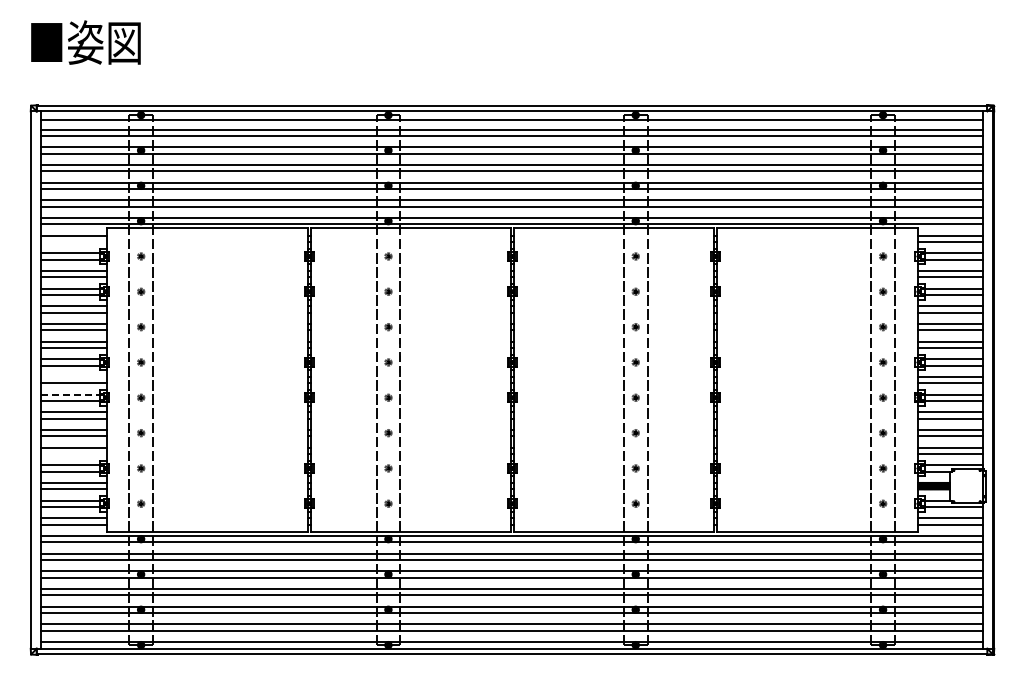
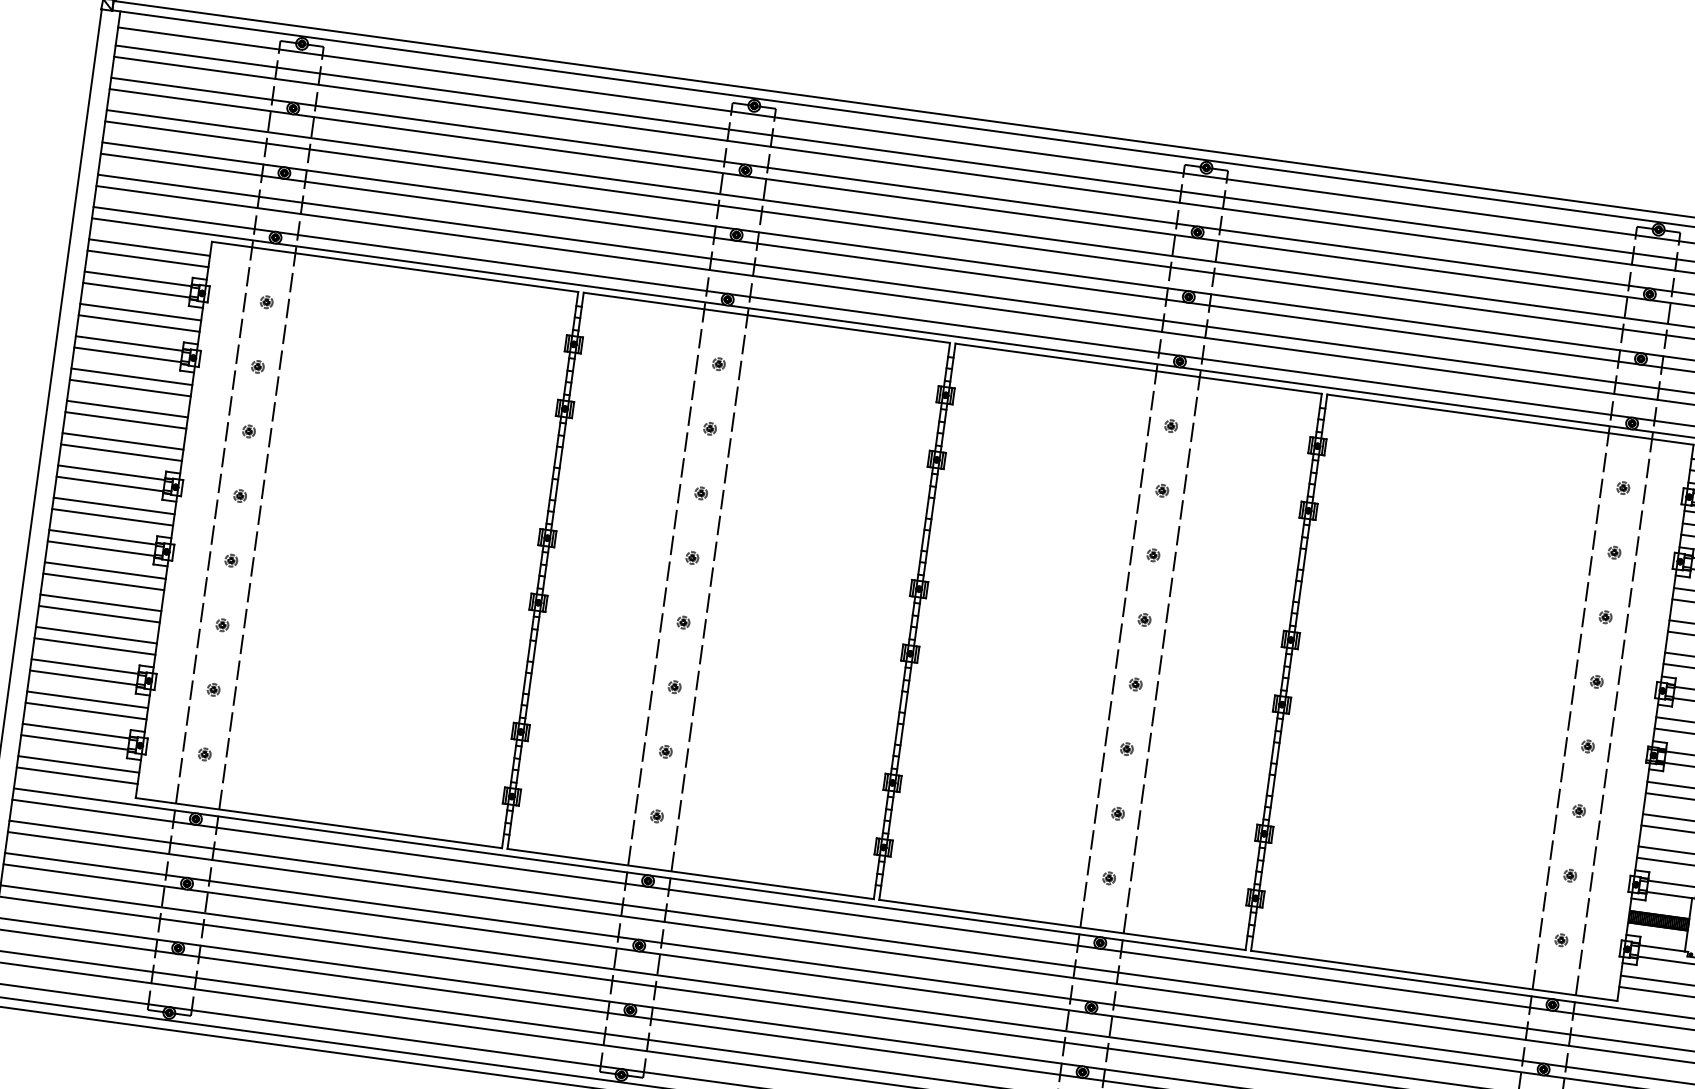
line: (74, 241) -> (148, 258), added
line: (74, 377) -> (114, 506), added
line: (70, 394) -> (103, 536), dashed -> solid
line: (74, 453) -> (95, 645), added

